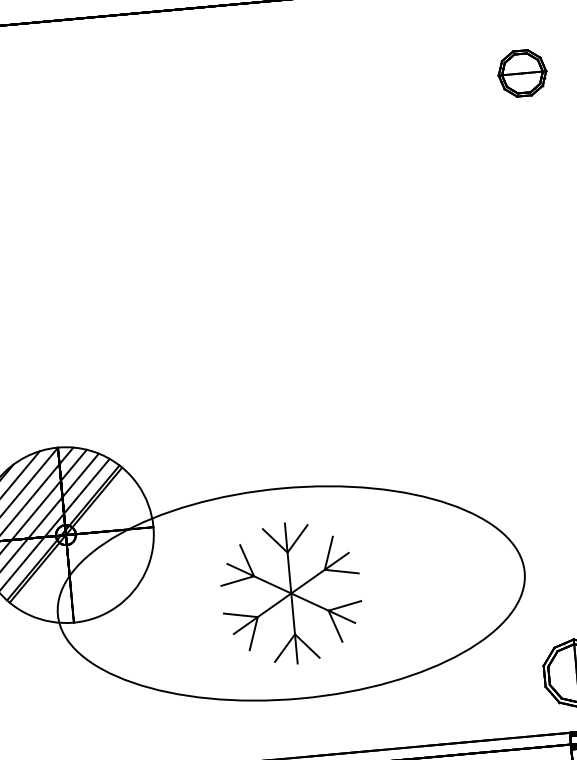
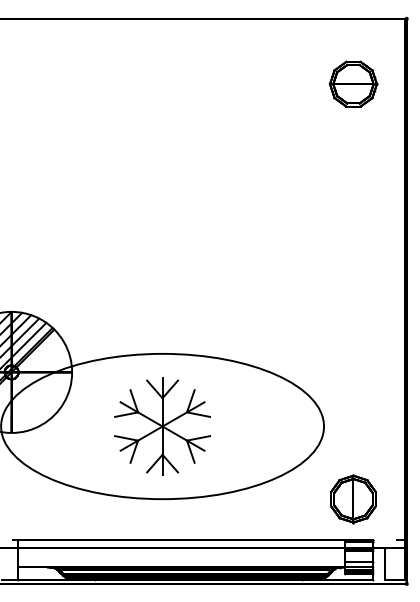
part: (522, 72) -> (353, 83), size x1.43

